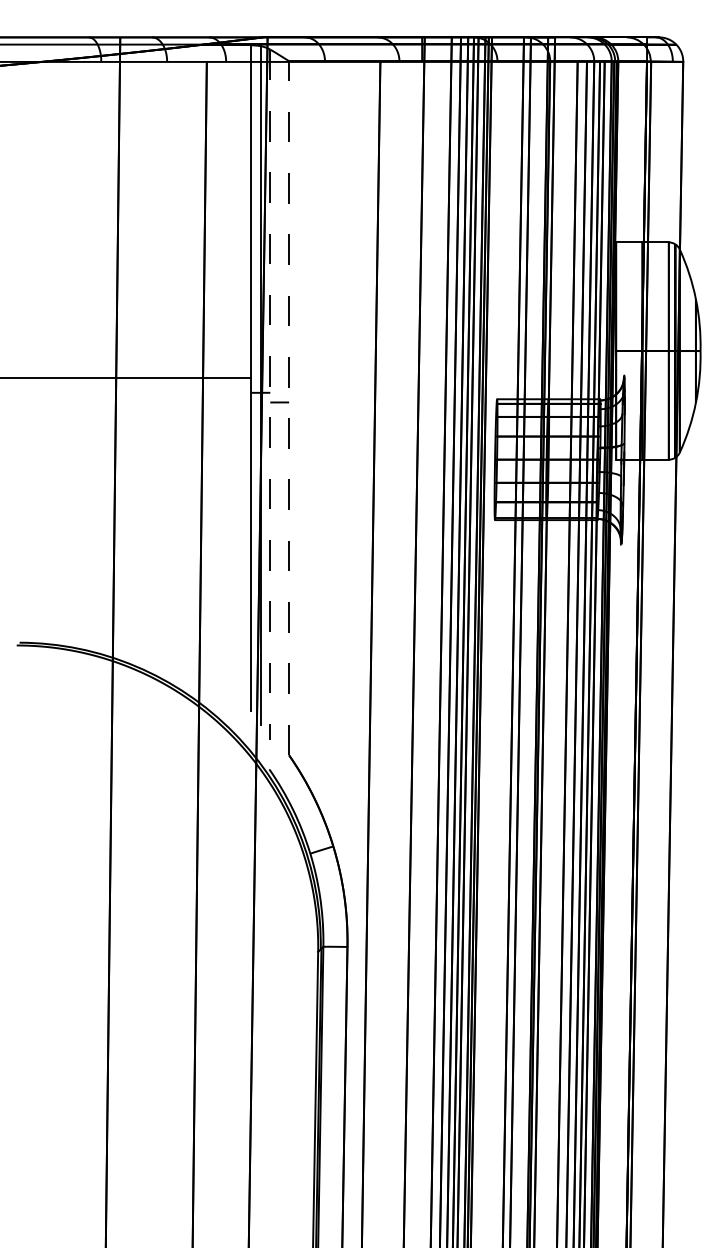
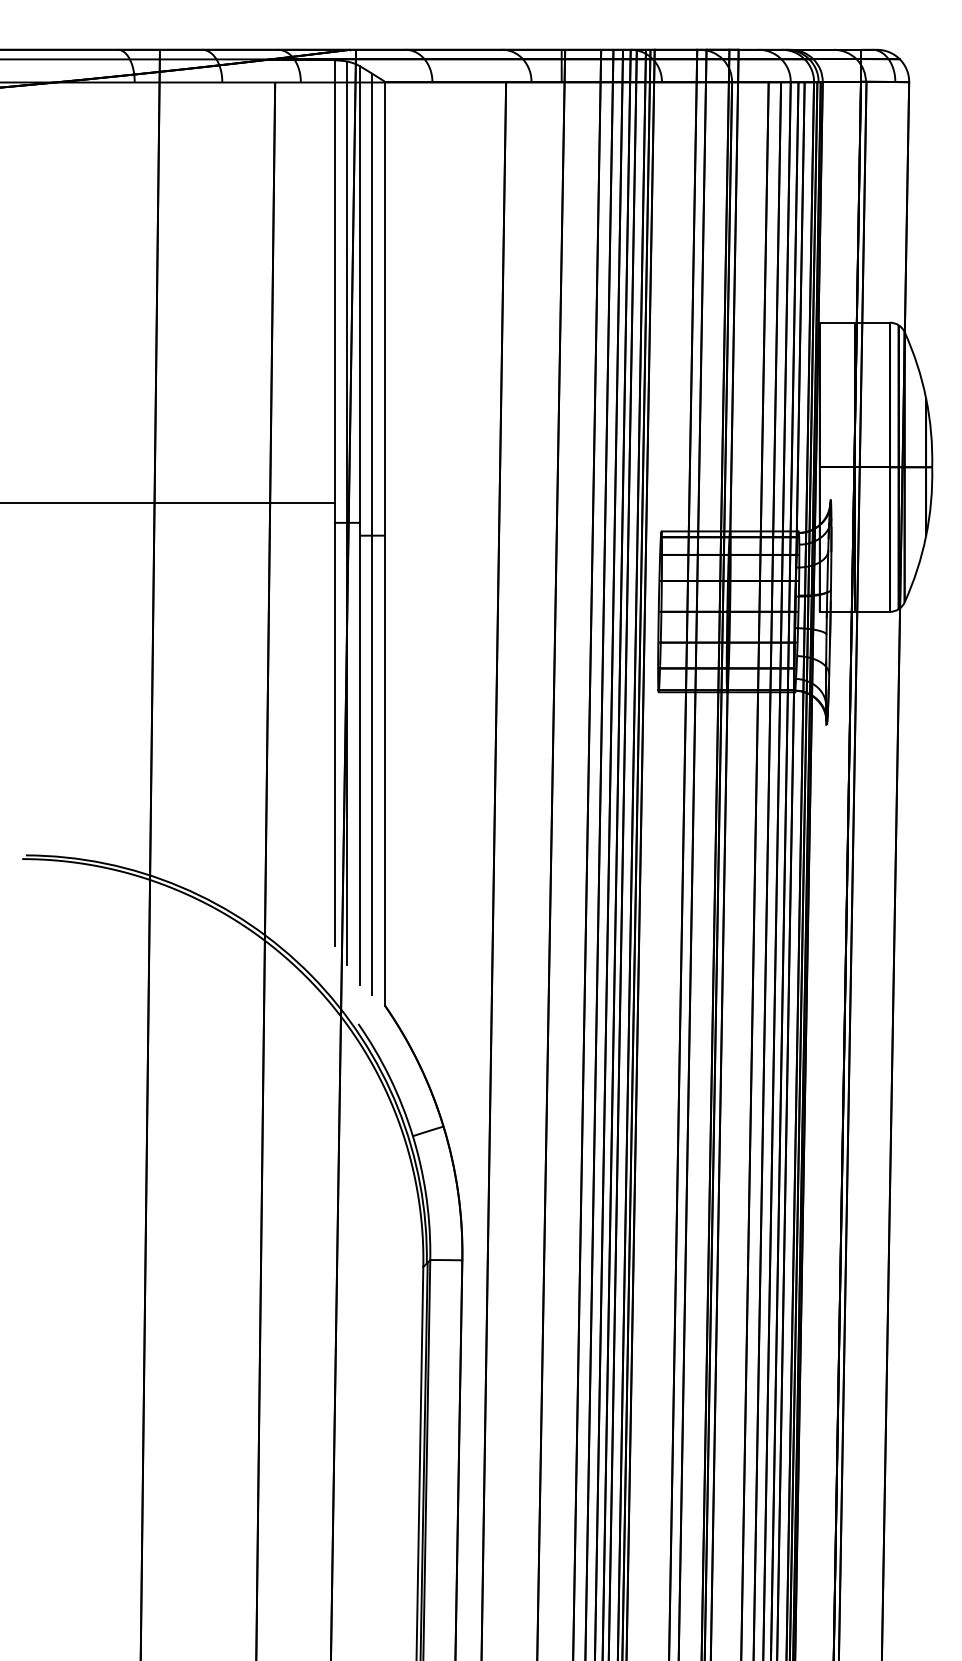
line: (270, 394) -> (359, 525), dashed -> solid
line: (279, 400) -> (372, 533), added
line: (288, 408) -> (384, 543), dashed -> solid

